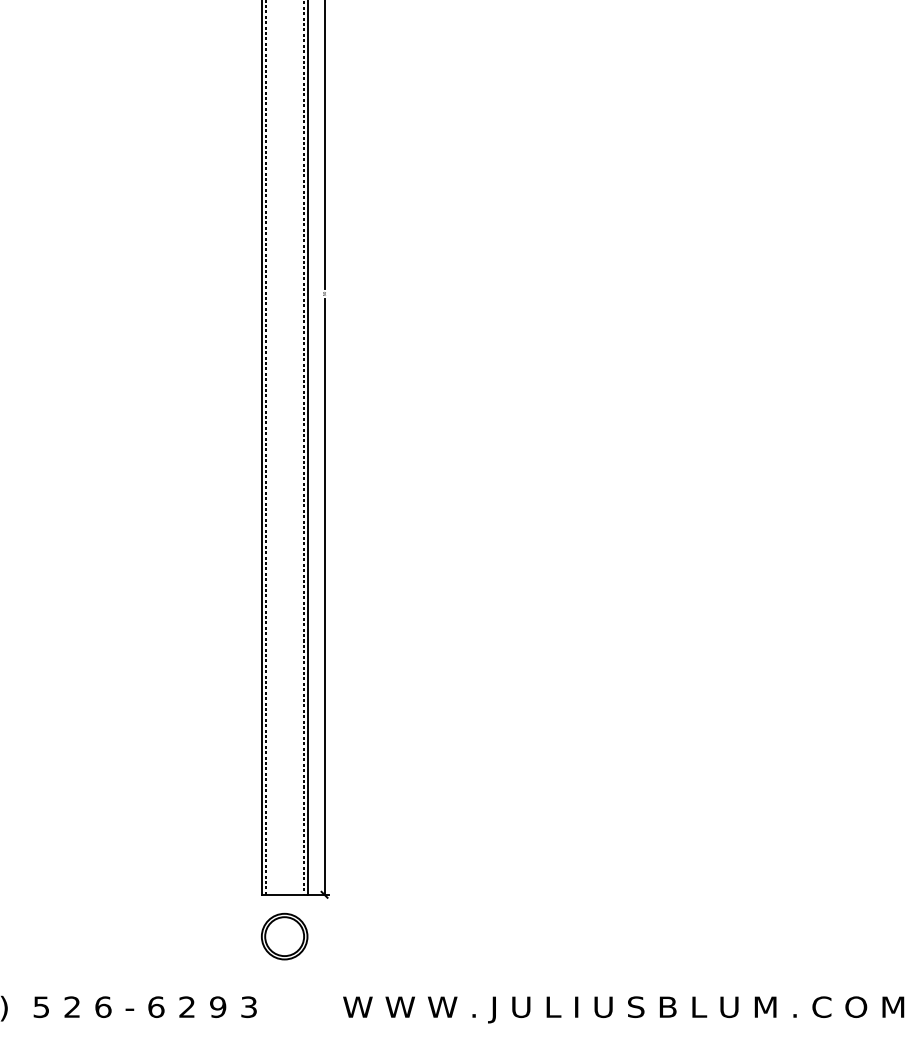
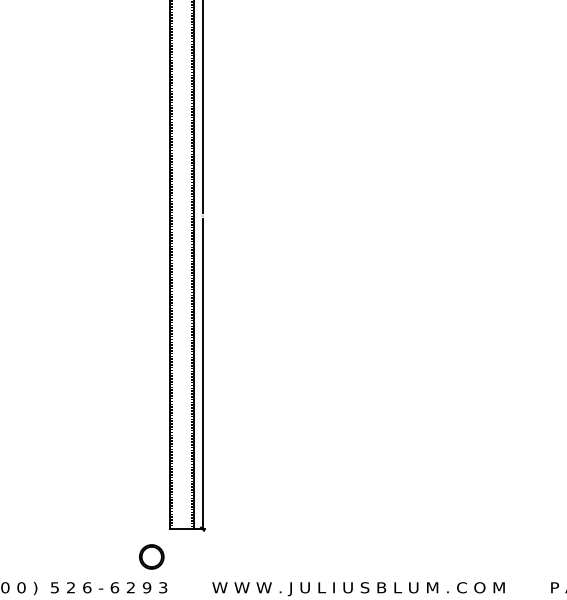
part: (284, 935) -> (151, 556), moved

